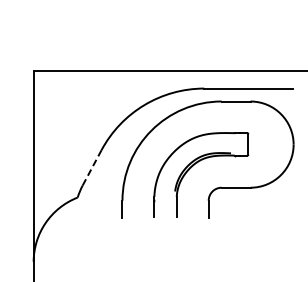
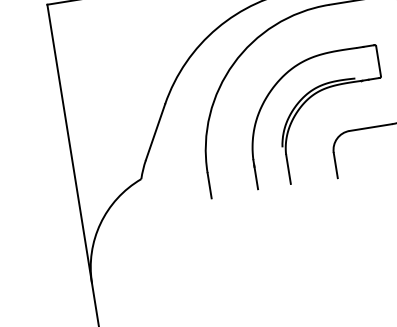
line: (92, 167) -> (155, 131), dashed -> solid

